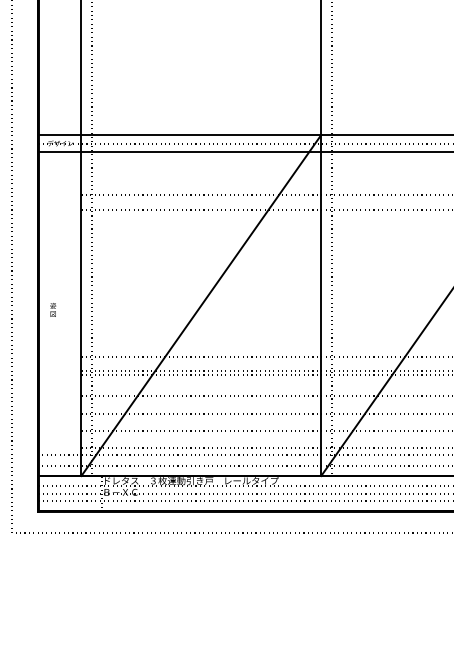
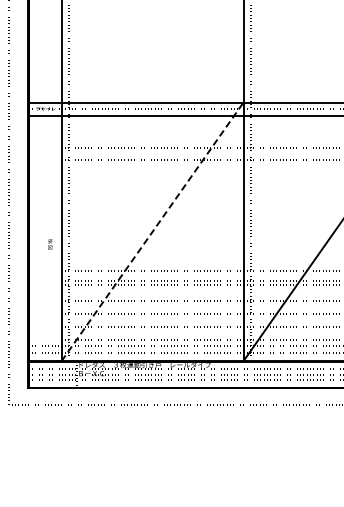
line: (201, 304) -> (152, 231), solid -> dashed
text: (53, 310) -> (50, 244), moved

